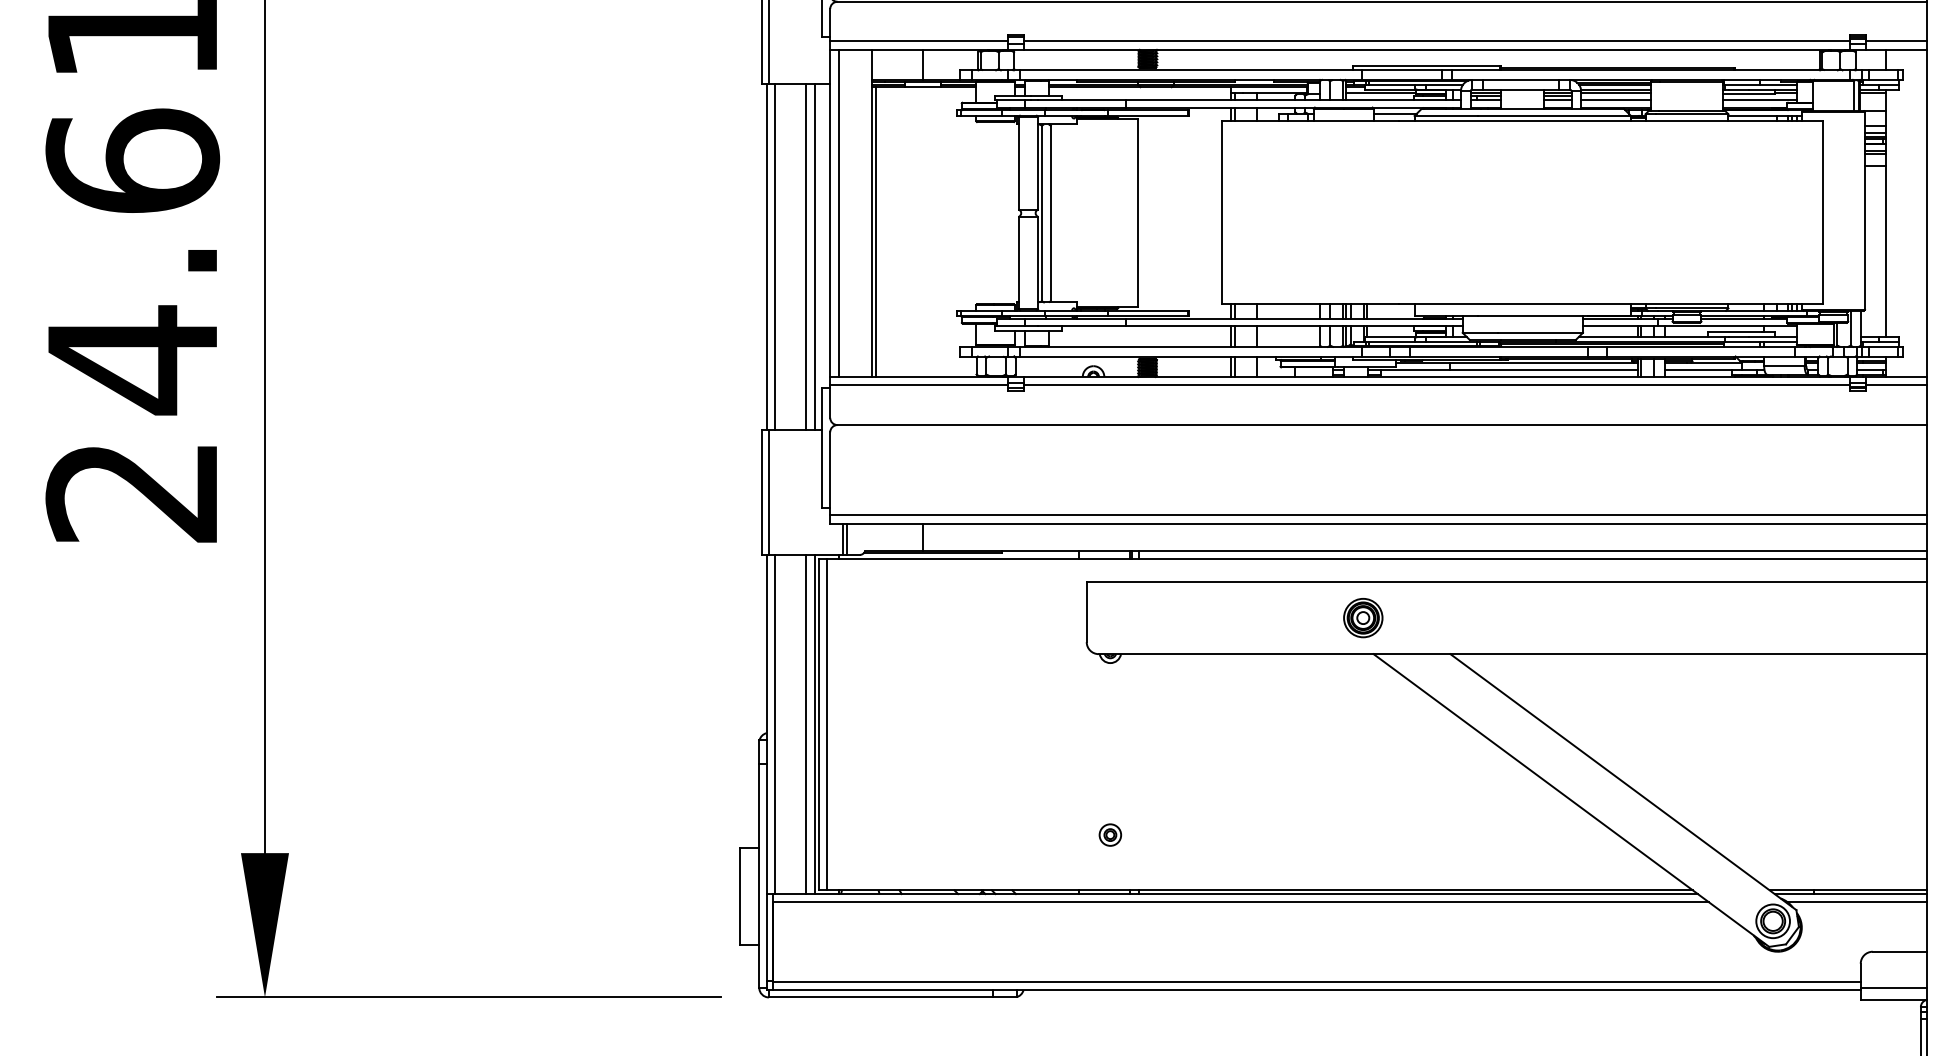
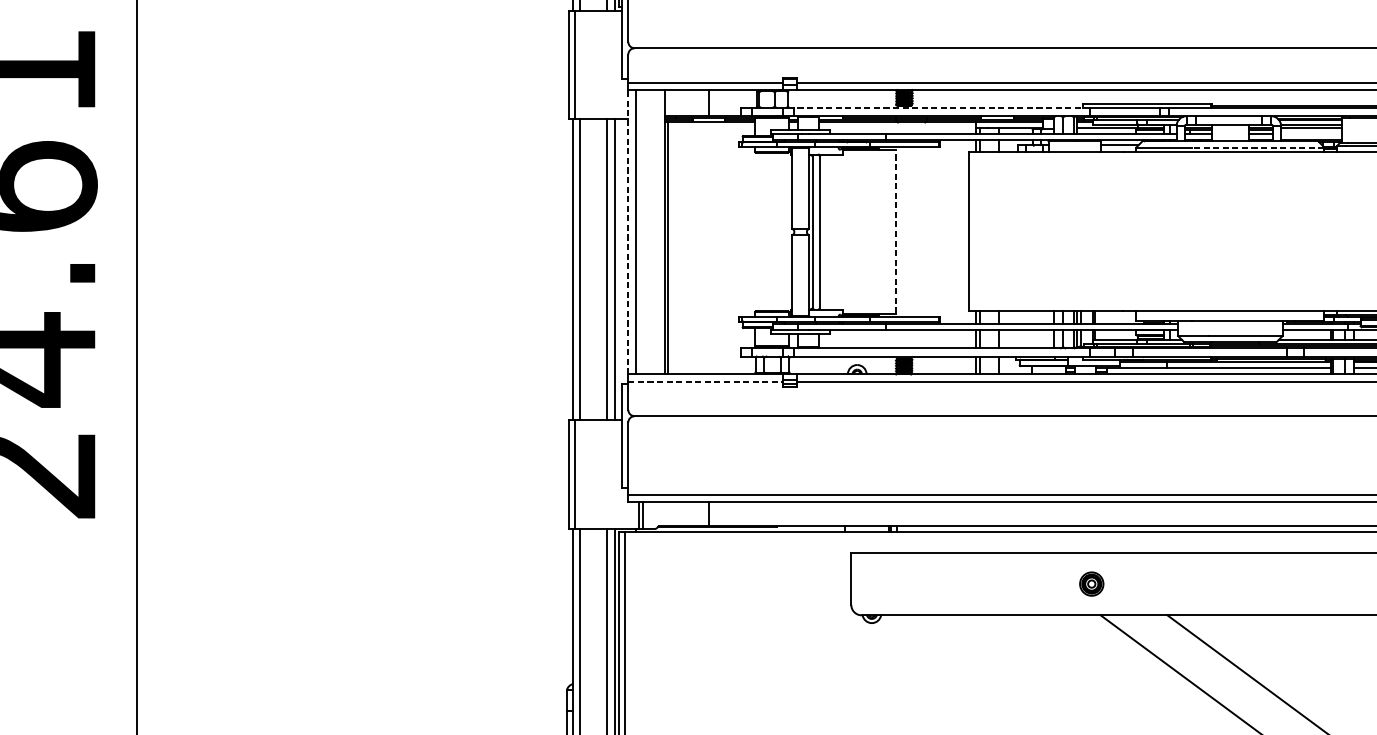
line: (1190, 70) -> (941, 107), solid -> dashed
line: (1615, 100) -> (1310, 134), removed
line: (1554, 115) -> (1257, 147), solid -> dashed
line: (830, 213) -> (628, 232), solid -> dashed
line: (1138, 213) -> (896, 232), solid -> dashed
line: (919, 385) -> (705, 381), solid -> dashed
part: (1363, 618) -> (1091, 584), size x0.7

